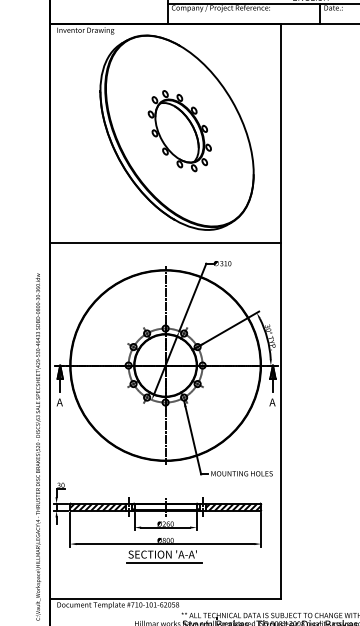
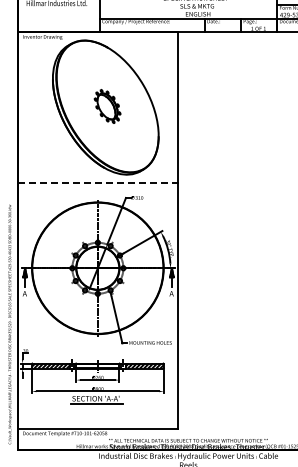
part: (179, 131) -> (107, 106), size x0.6
line: (165, 242) -> (97, 183), solid -> dashed

